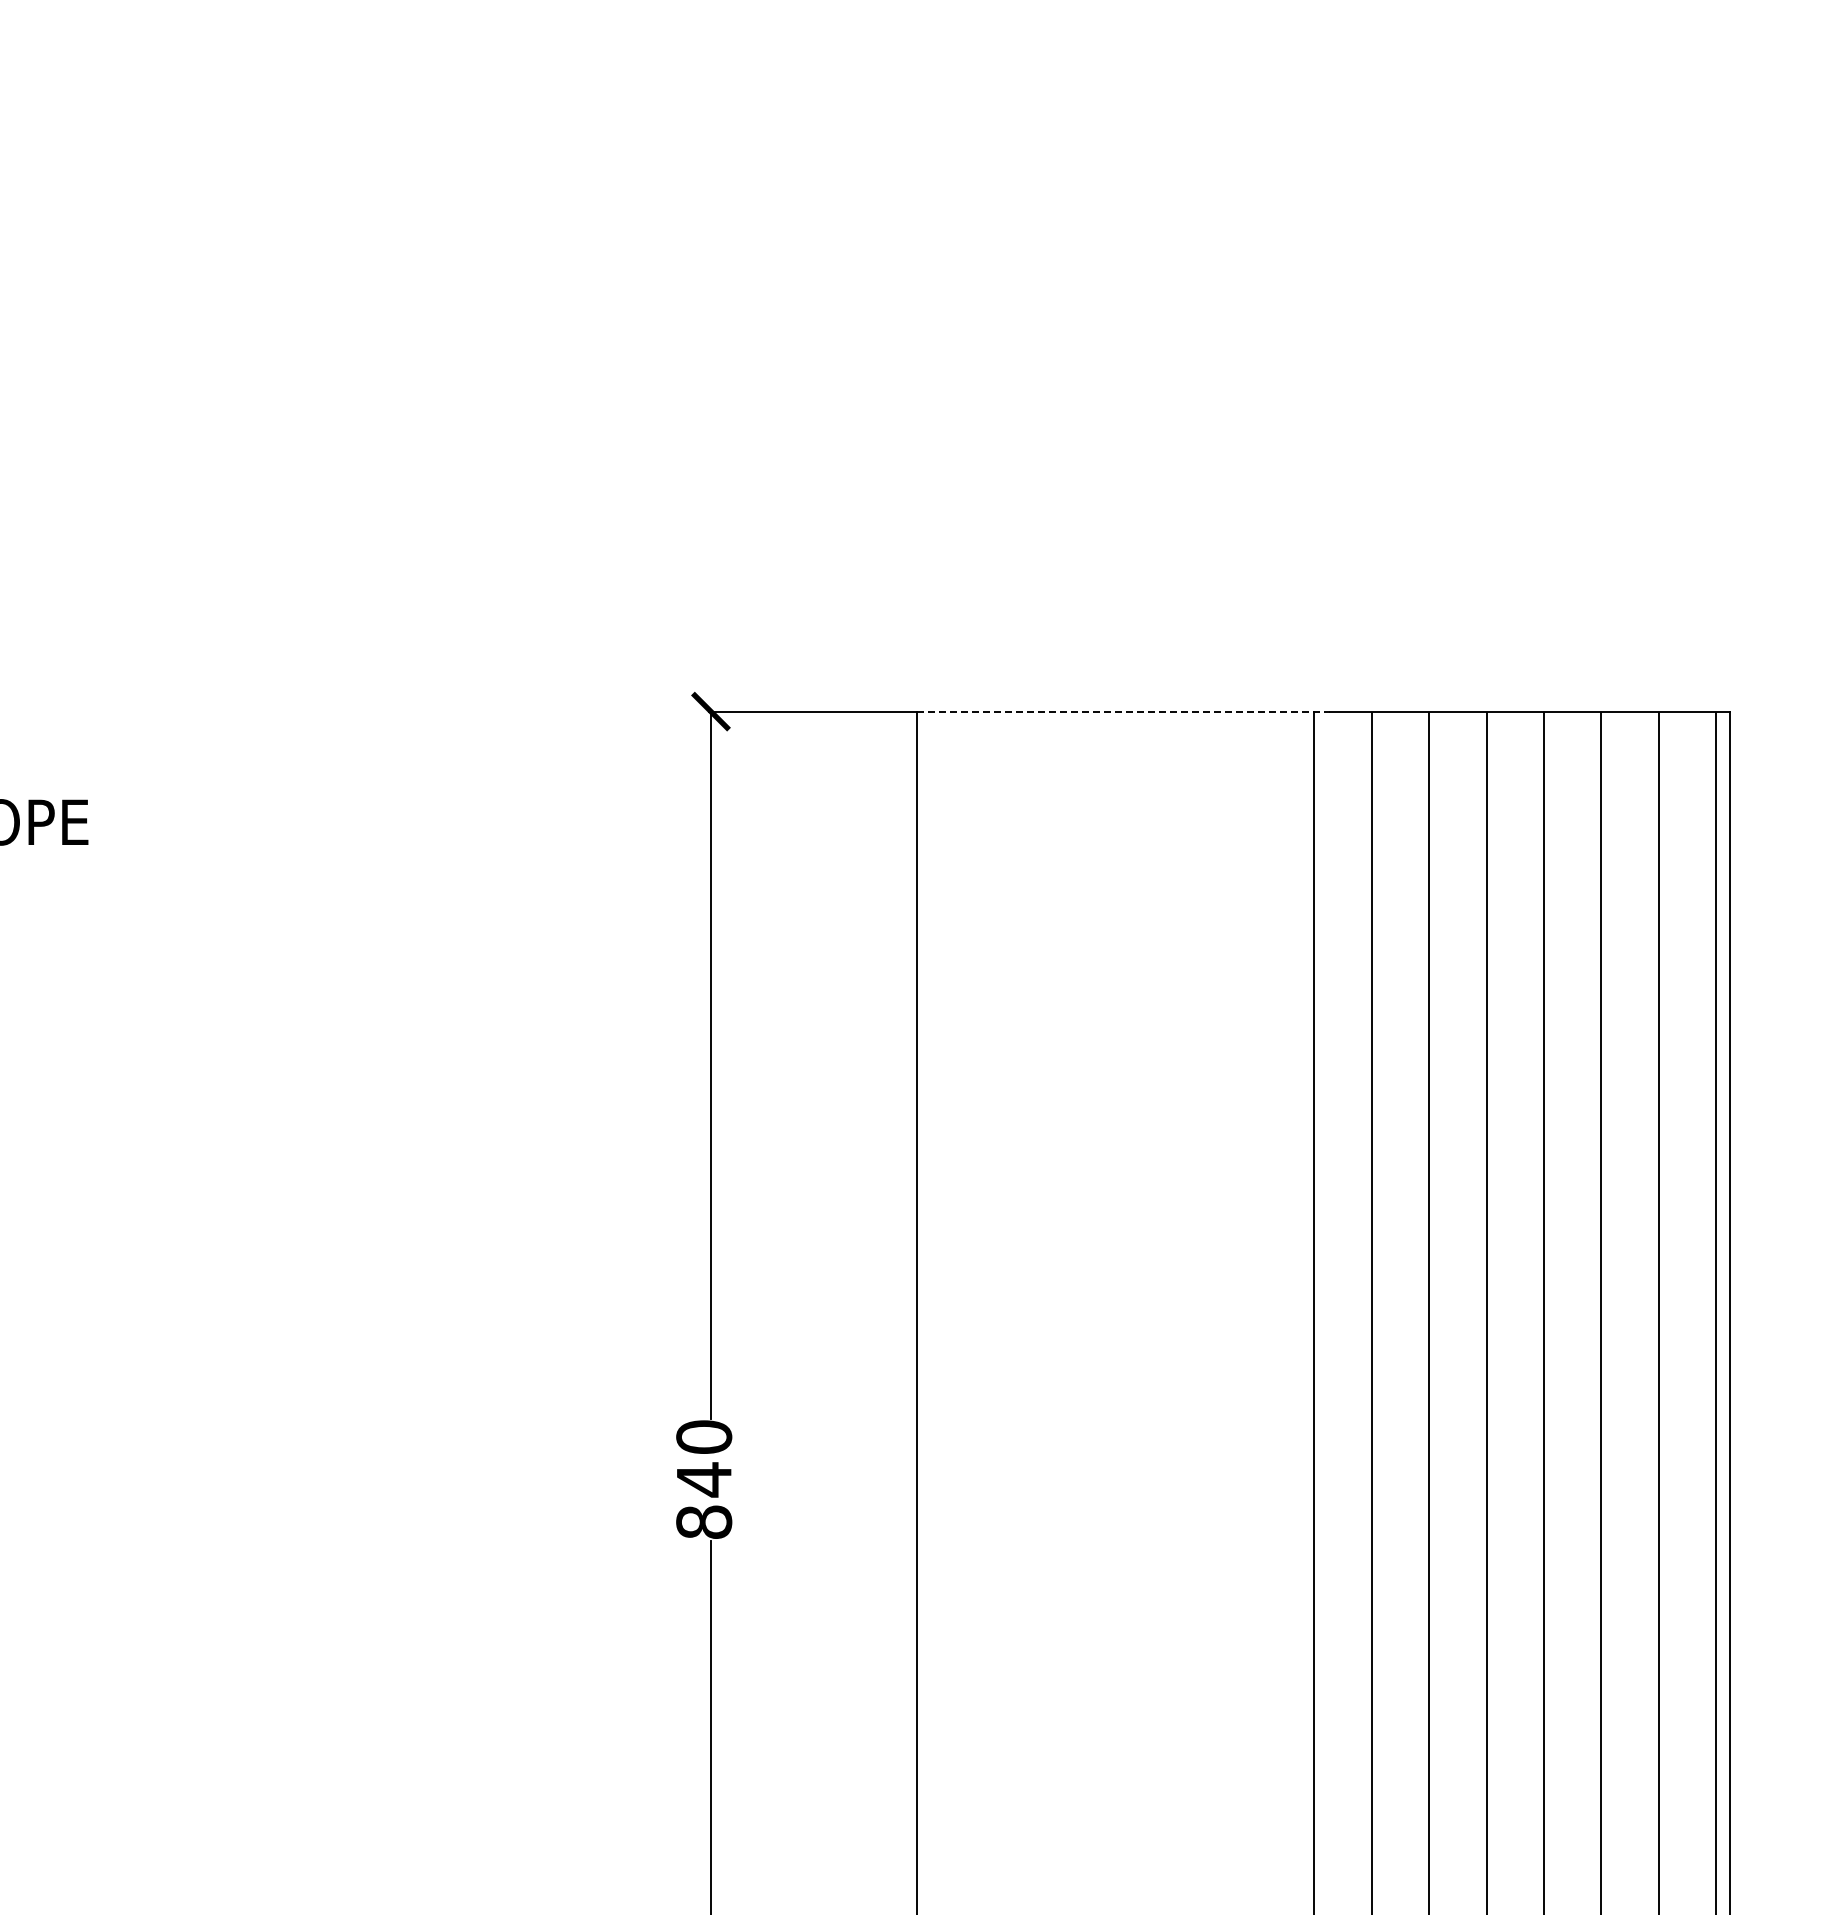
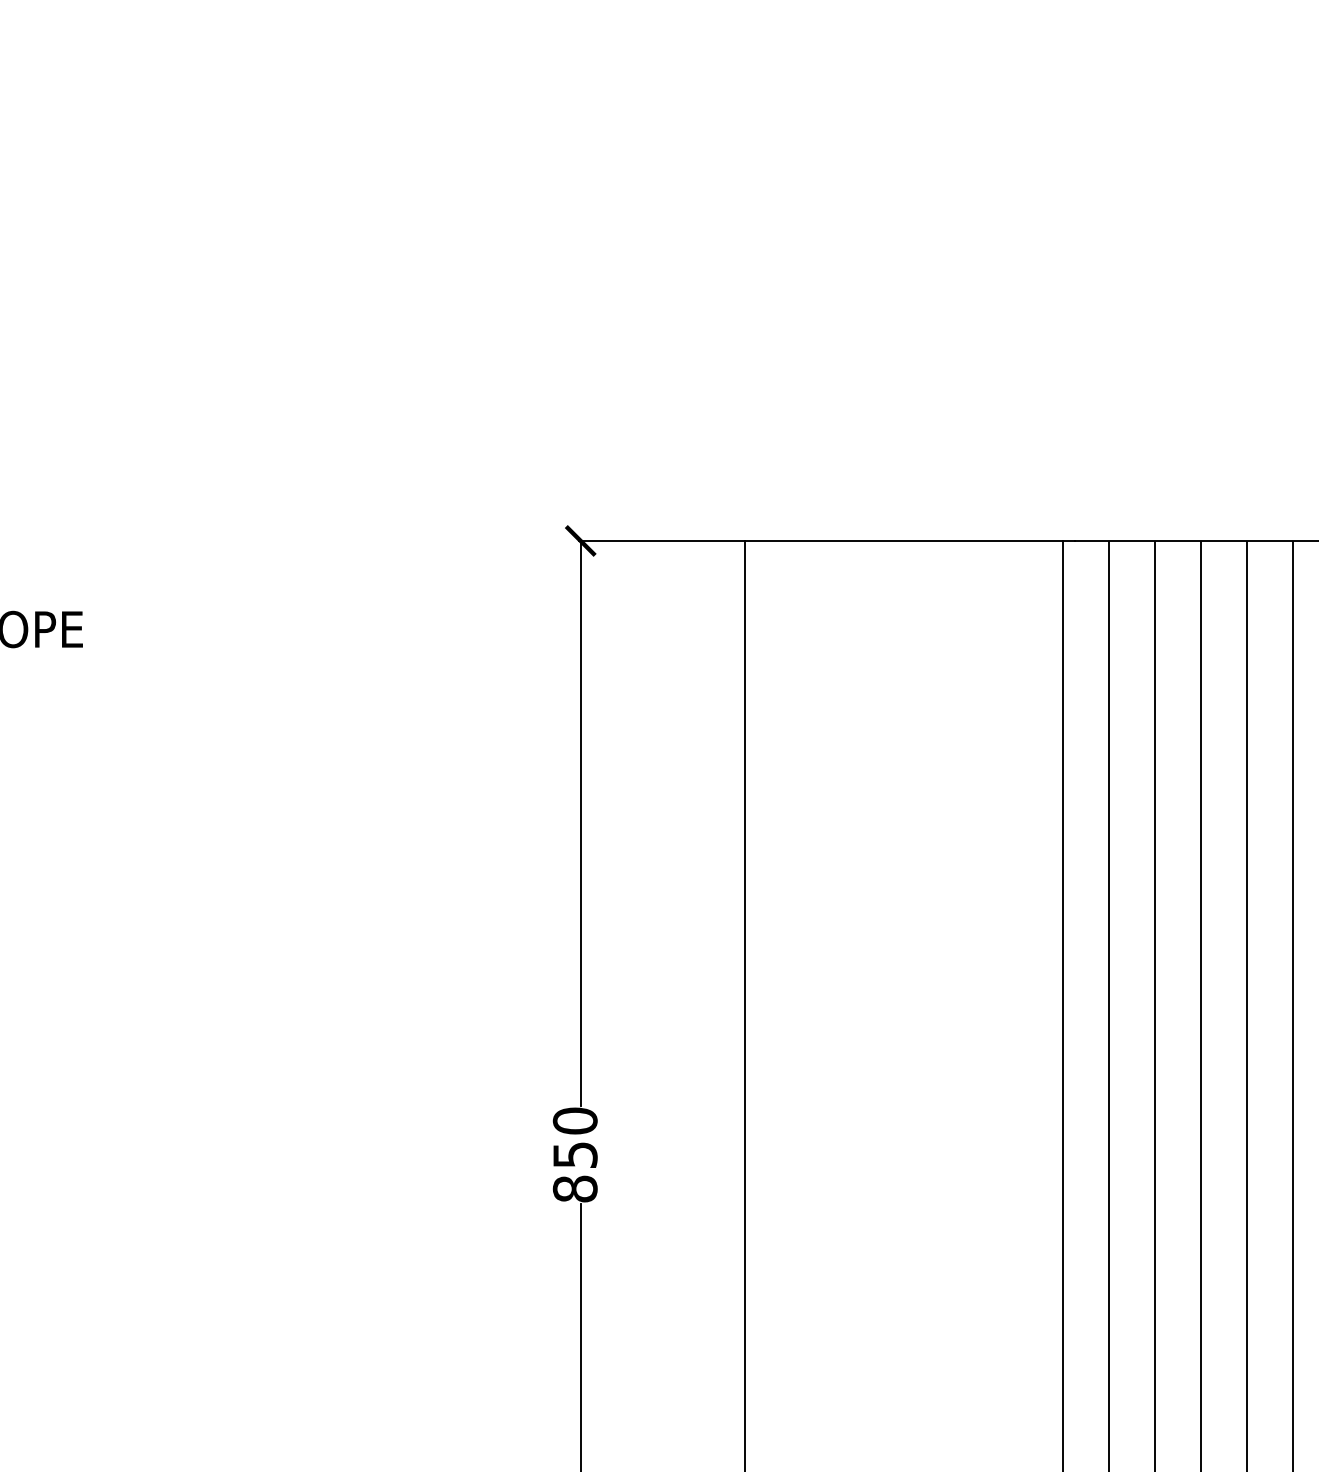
line: (1123, 711) -> (910, 540), dashed -> solid
text: (704, 1479) -> (575, 1154), 840 -> 850

